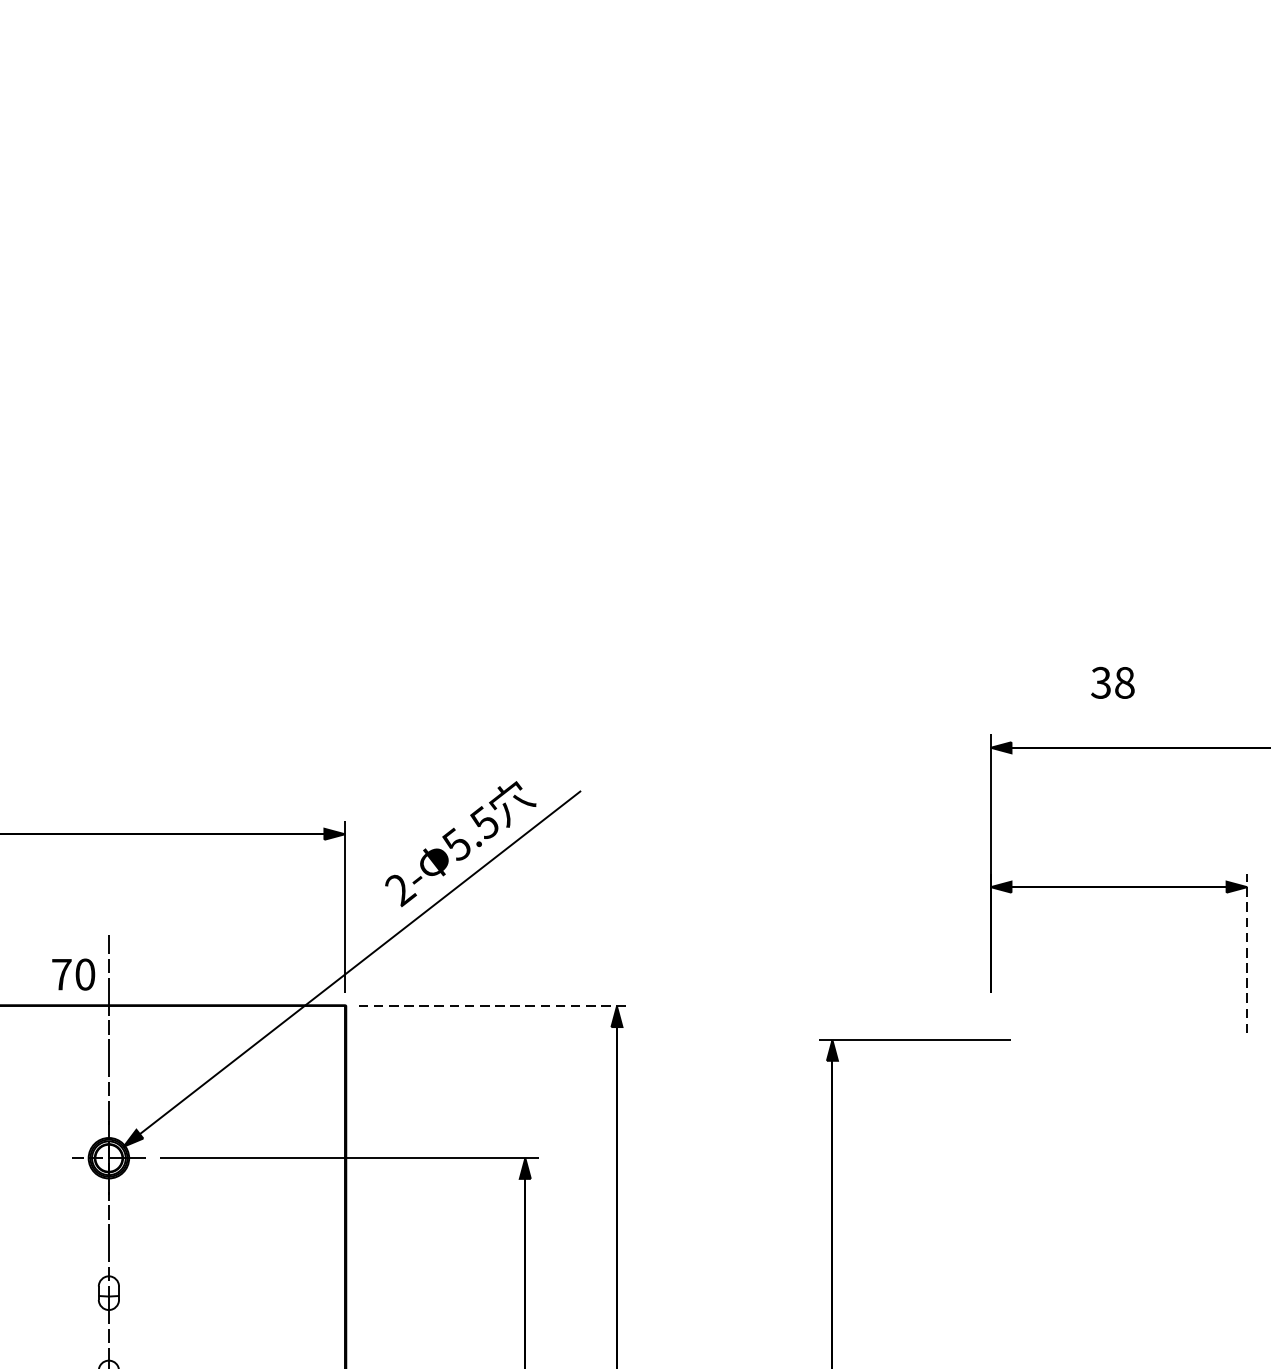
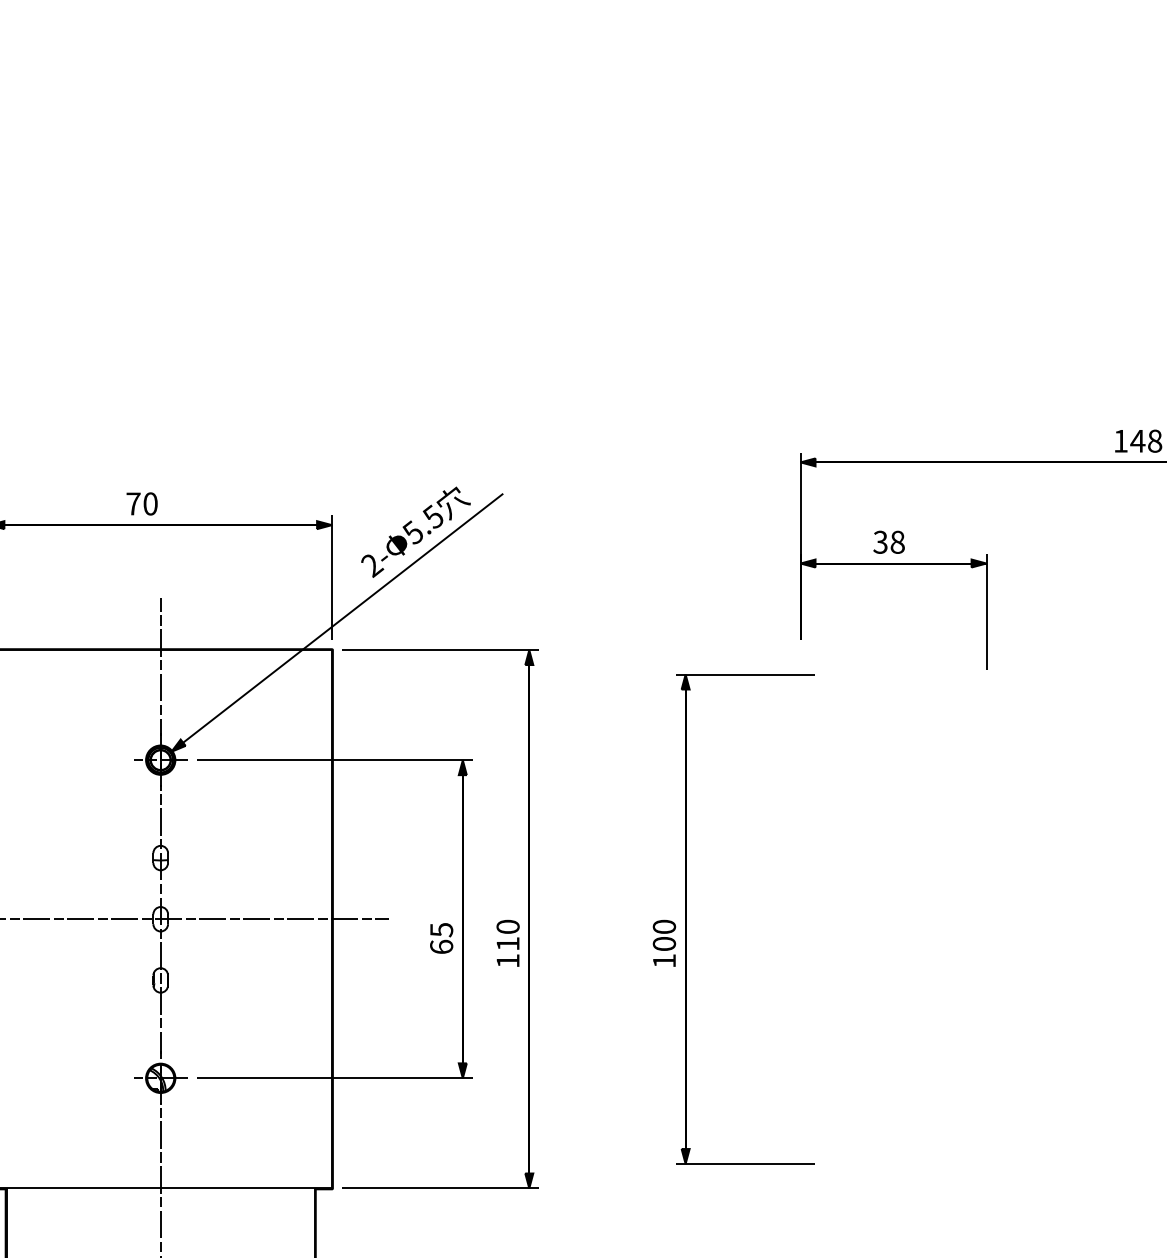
text: (1112, 681) -> (888, 541), moved
line: (1247, 953) -> (986, 611), dashed -> solid
text: (72, 973) -> (141, 503), moved
line: (494, 1007) -> (440, 650), dashed -> solid

